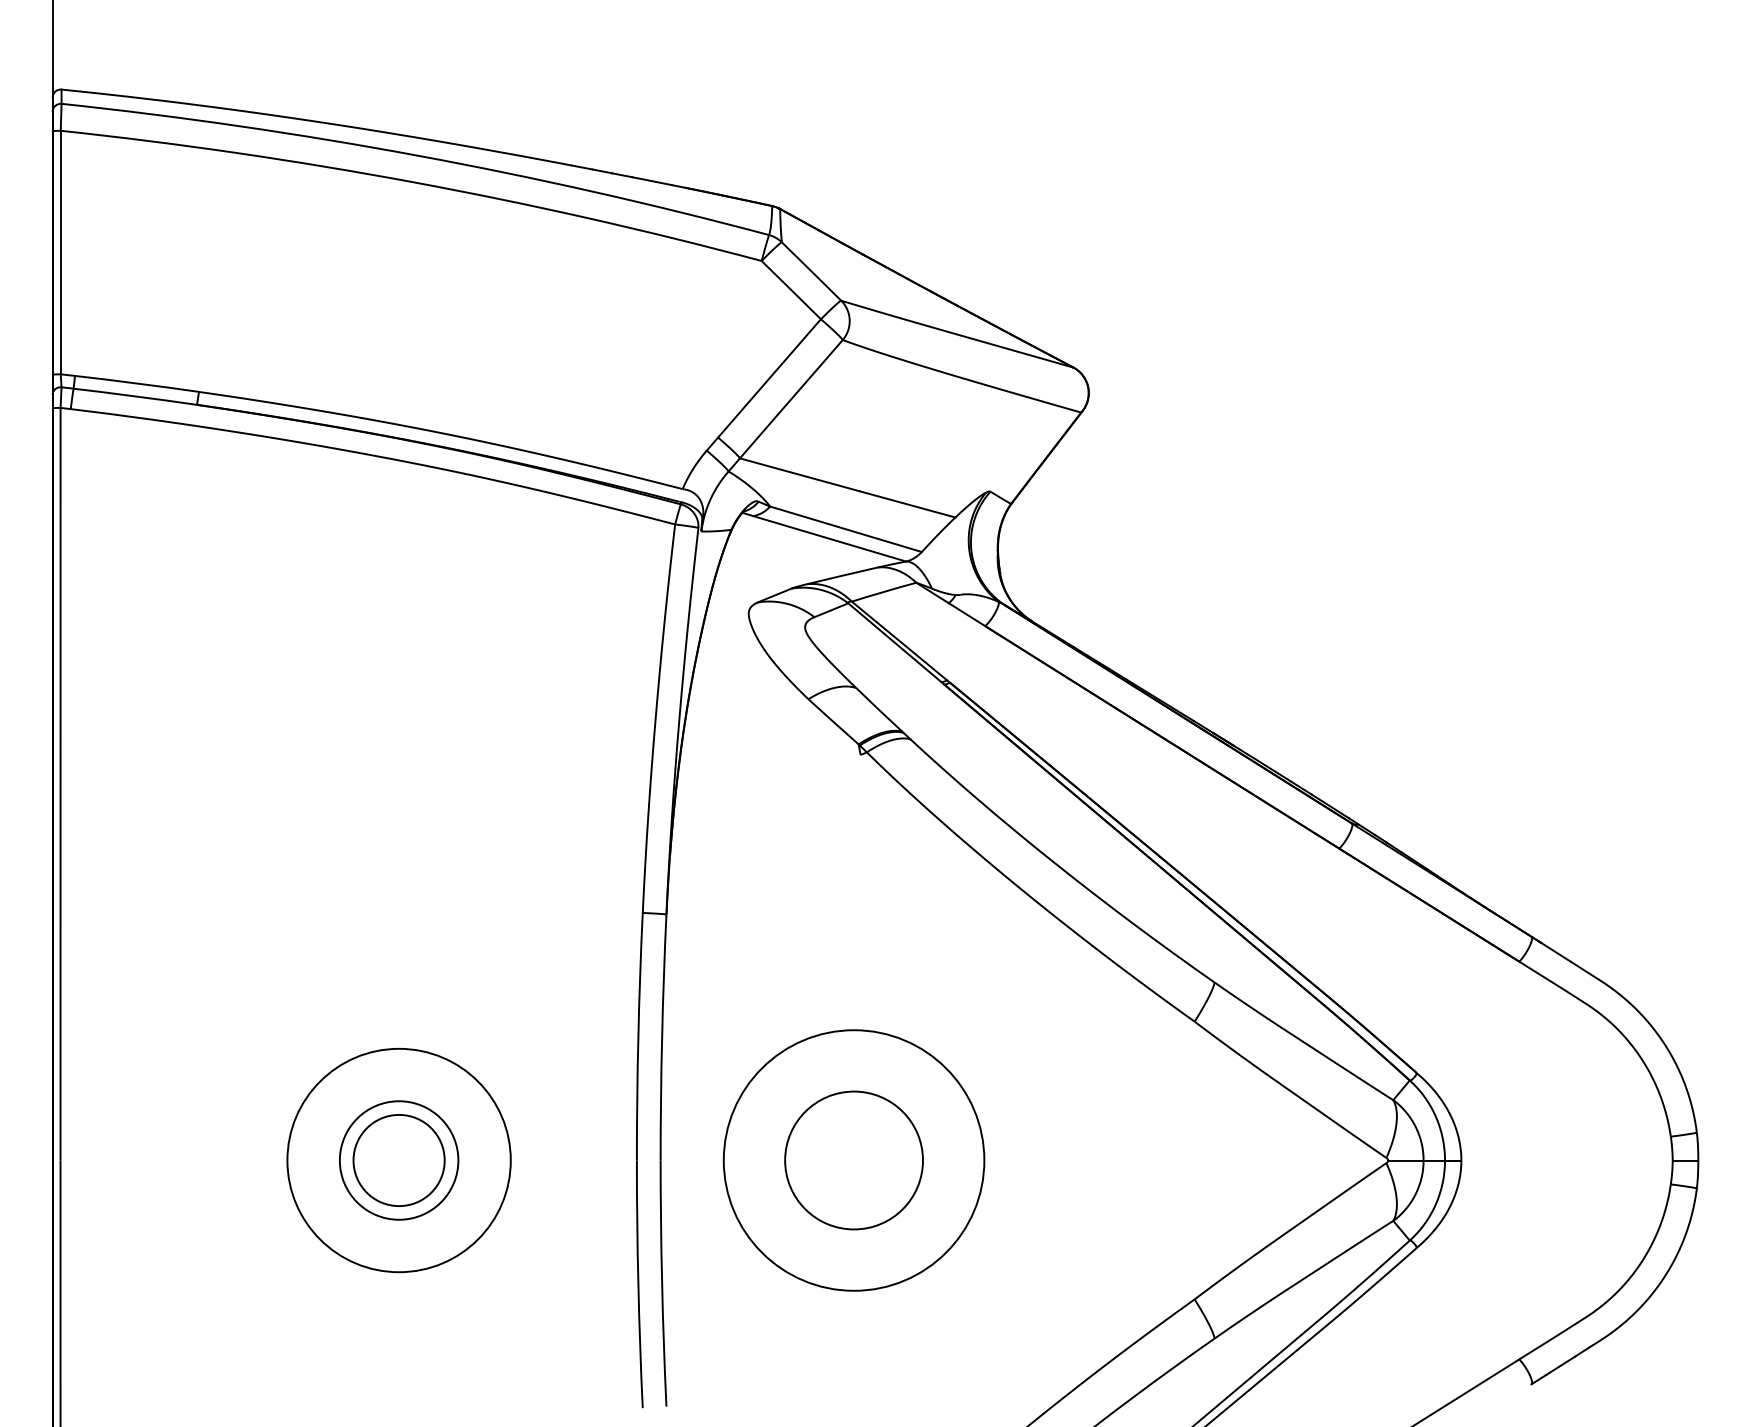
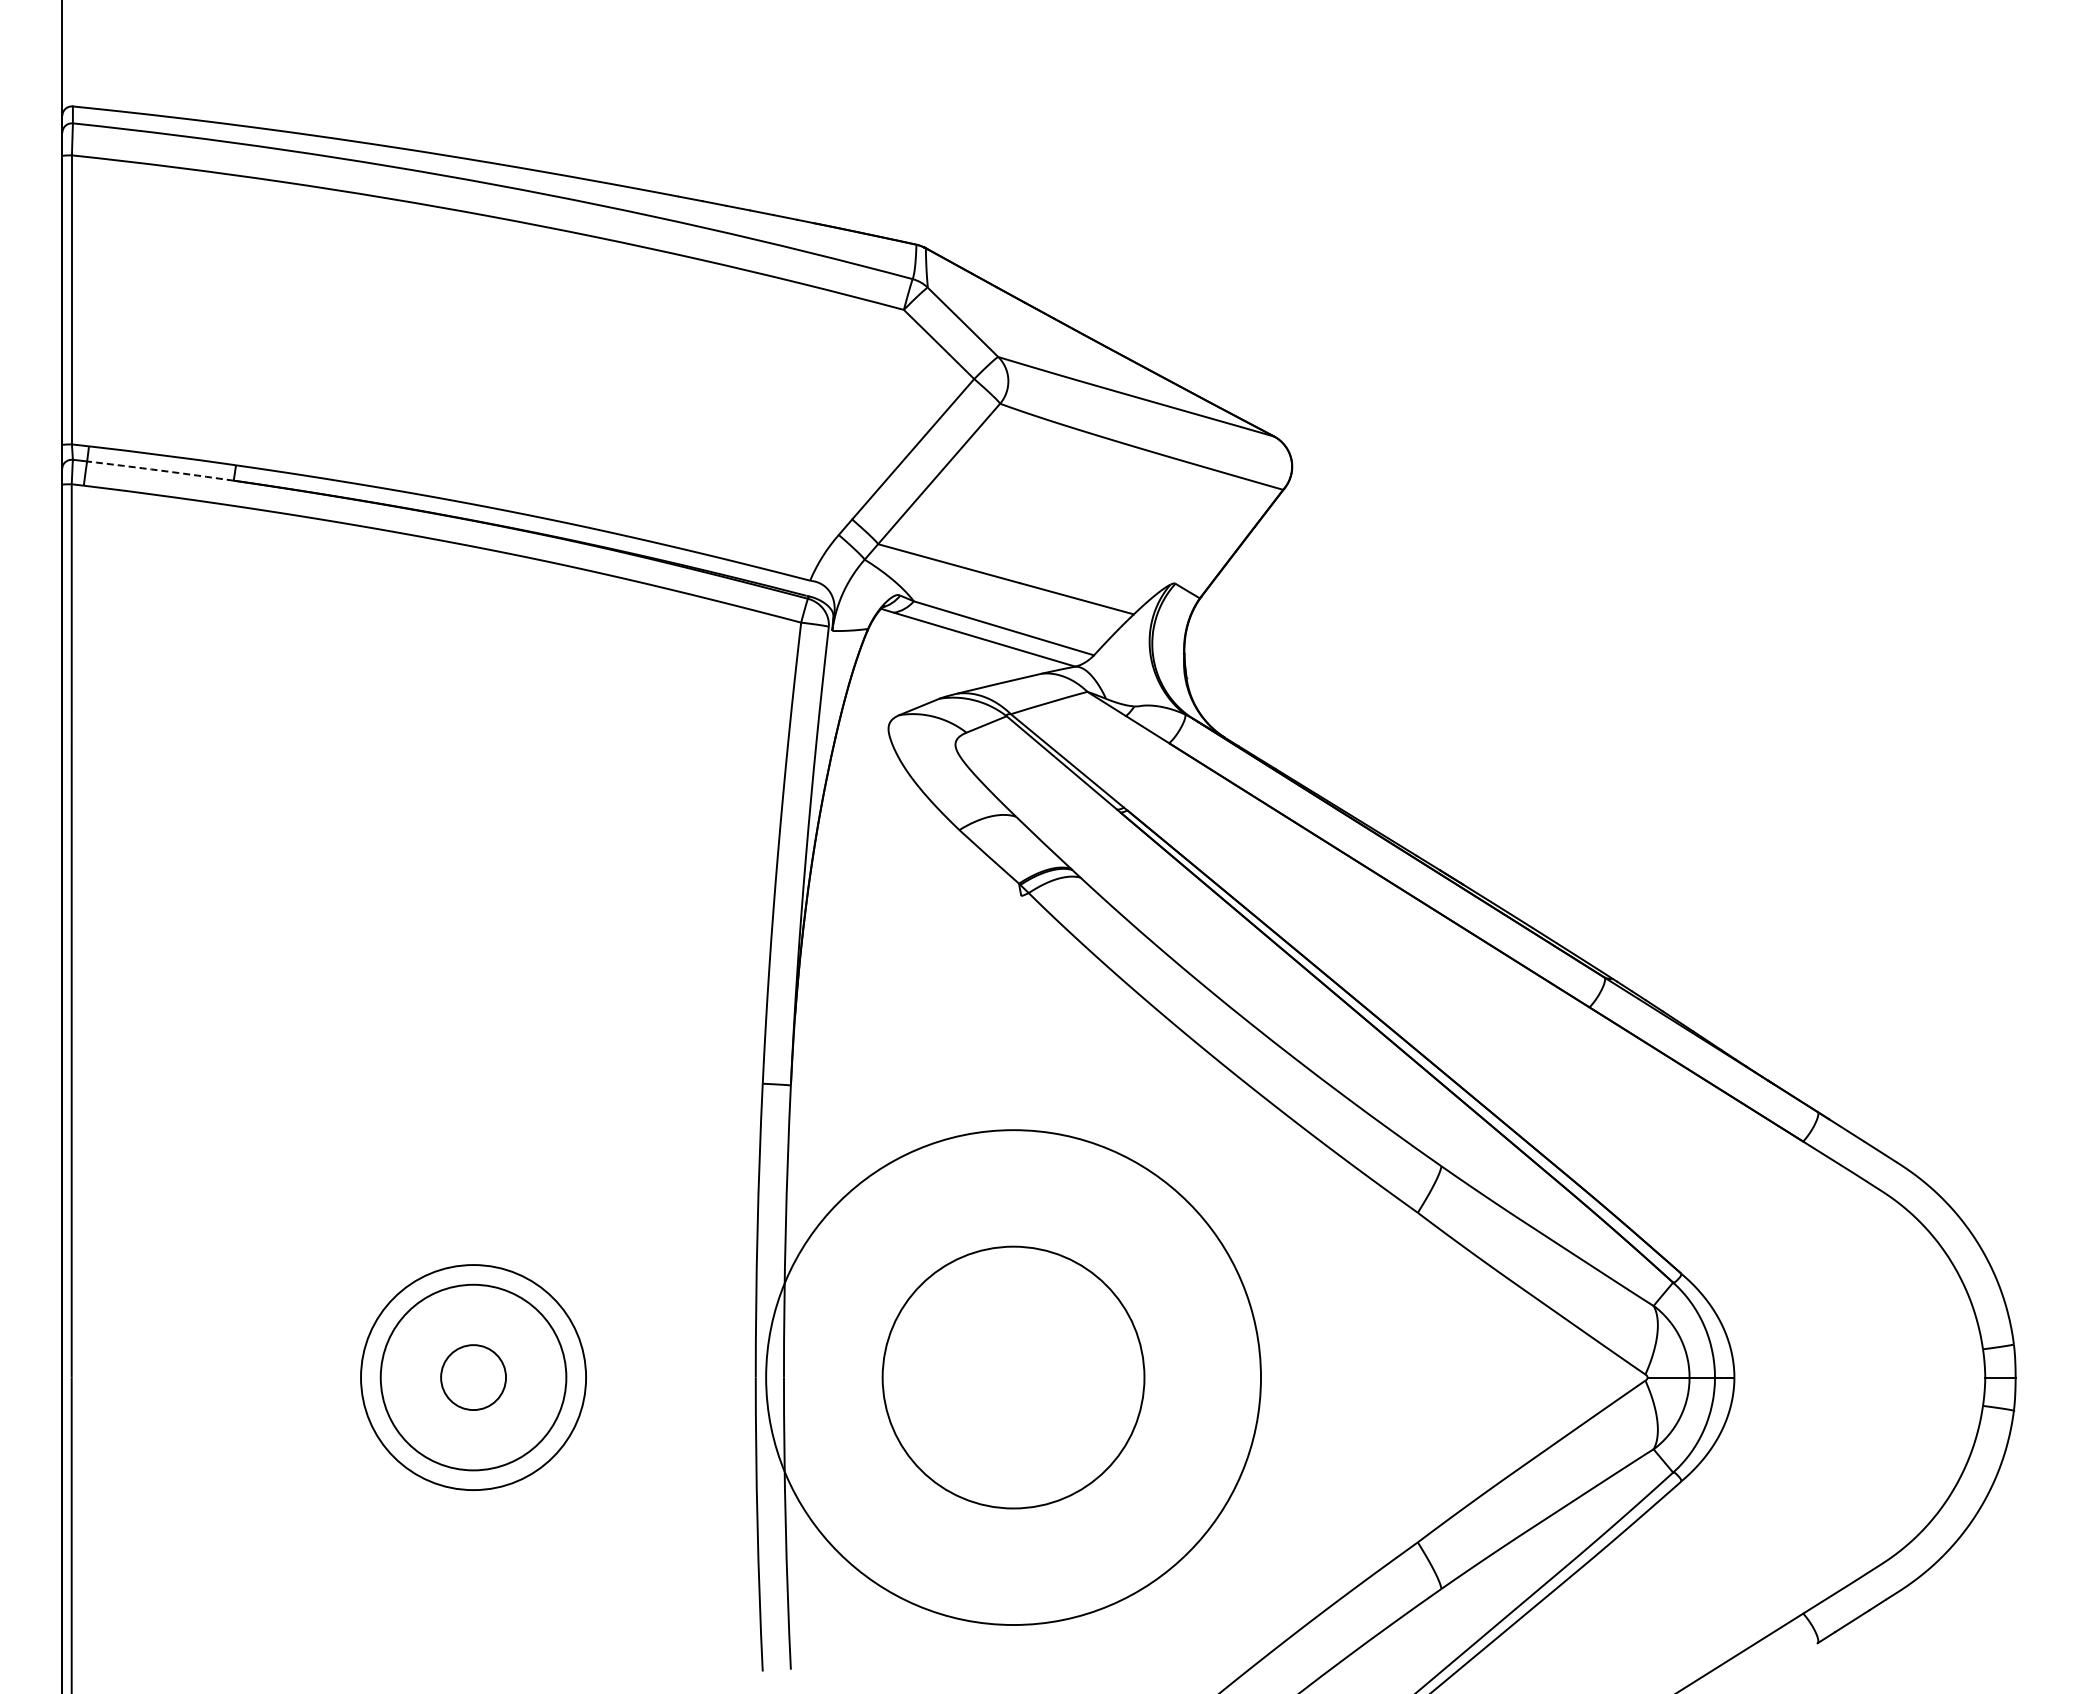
arc: (135, 396) -> (160, 470), solid -> dashed
circle: (399, 1160) -> (473, 1377), size x0.6
circle: (399, 1160) -> (473, 1377), size x0.7
circle: (399, 1160) -> (473, 1377), size x1.6
circle: (854, 1160) -> (1013, 1377), size x1.6
circle: (854, 1160) -> (1013, 1377), size x1.6

